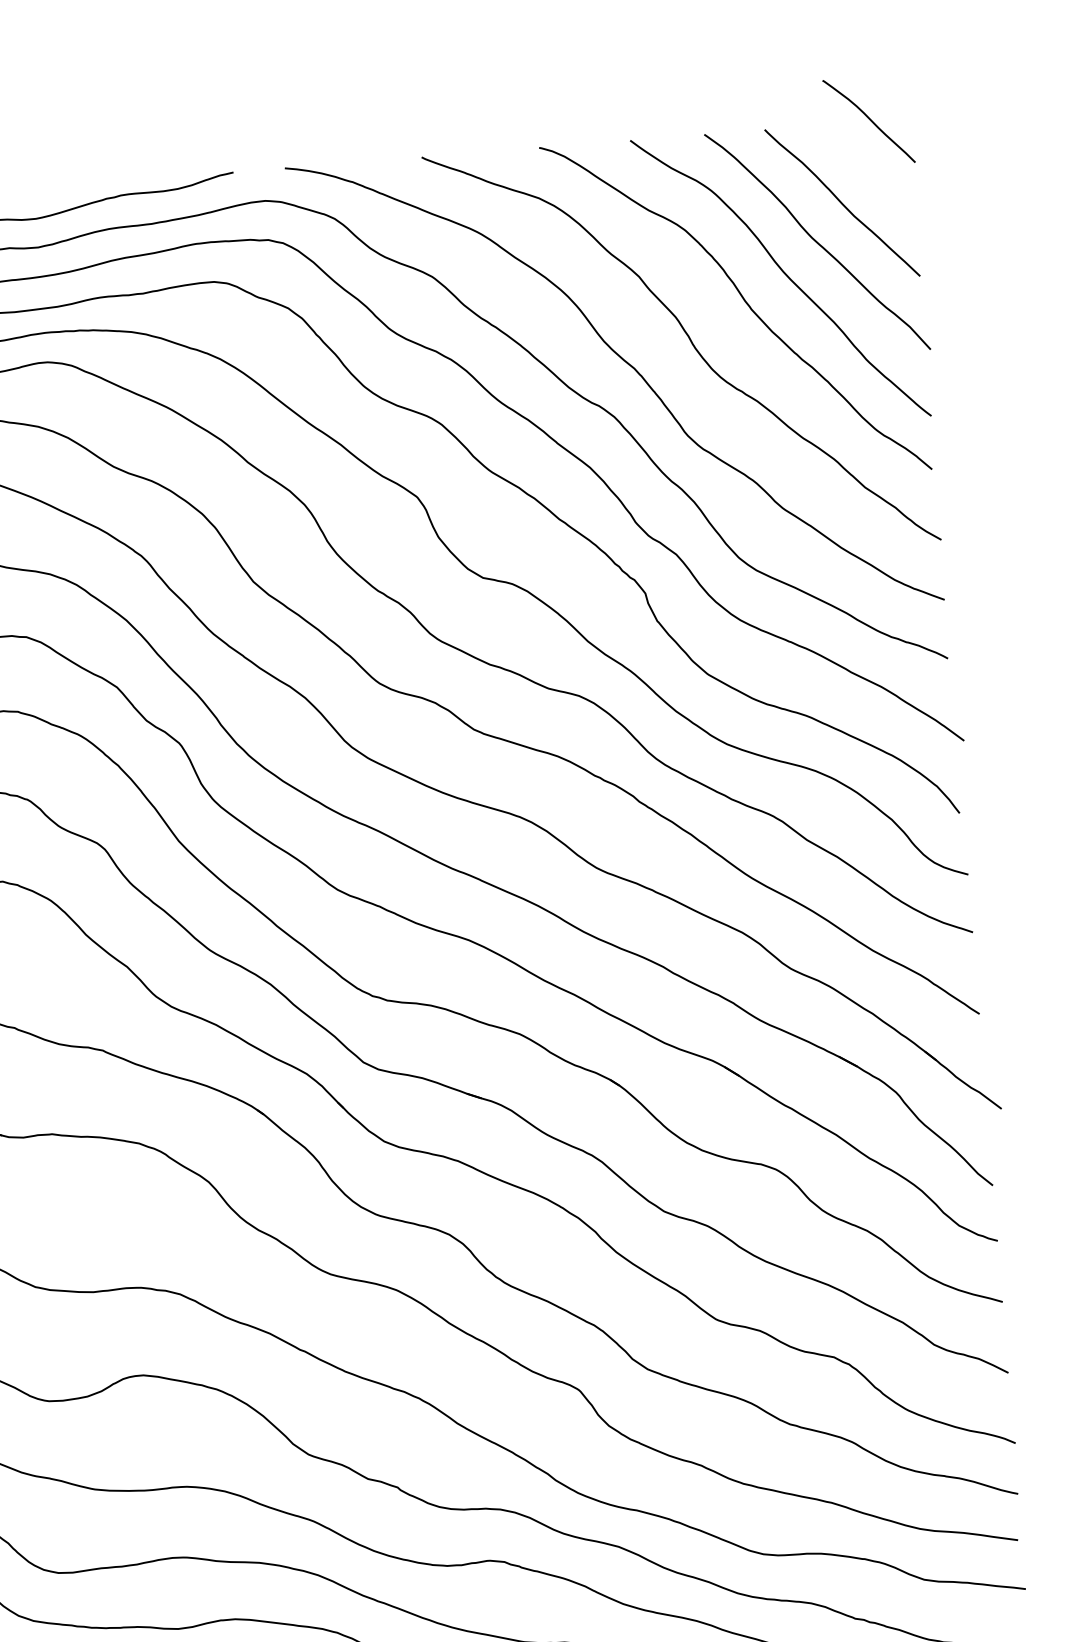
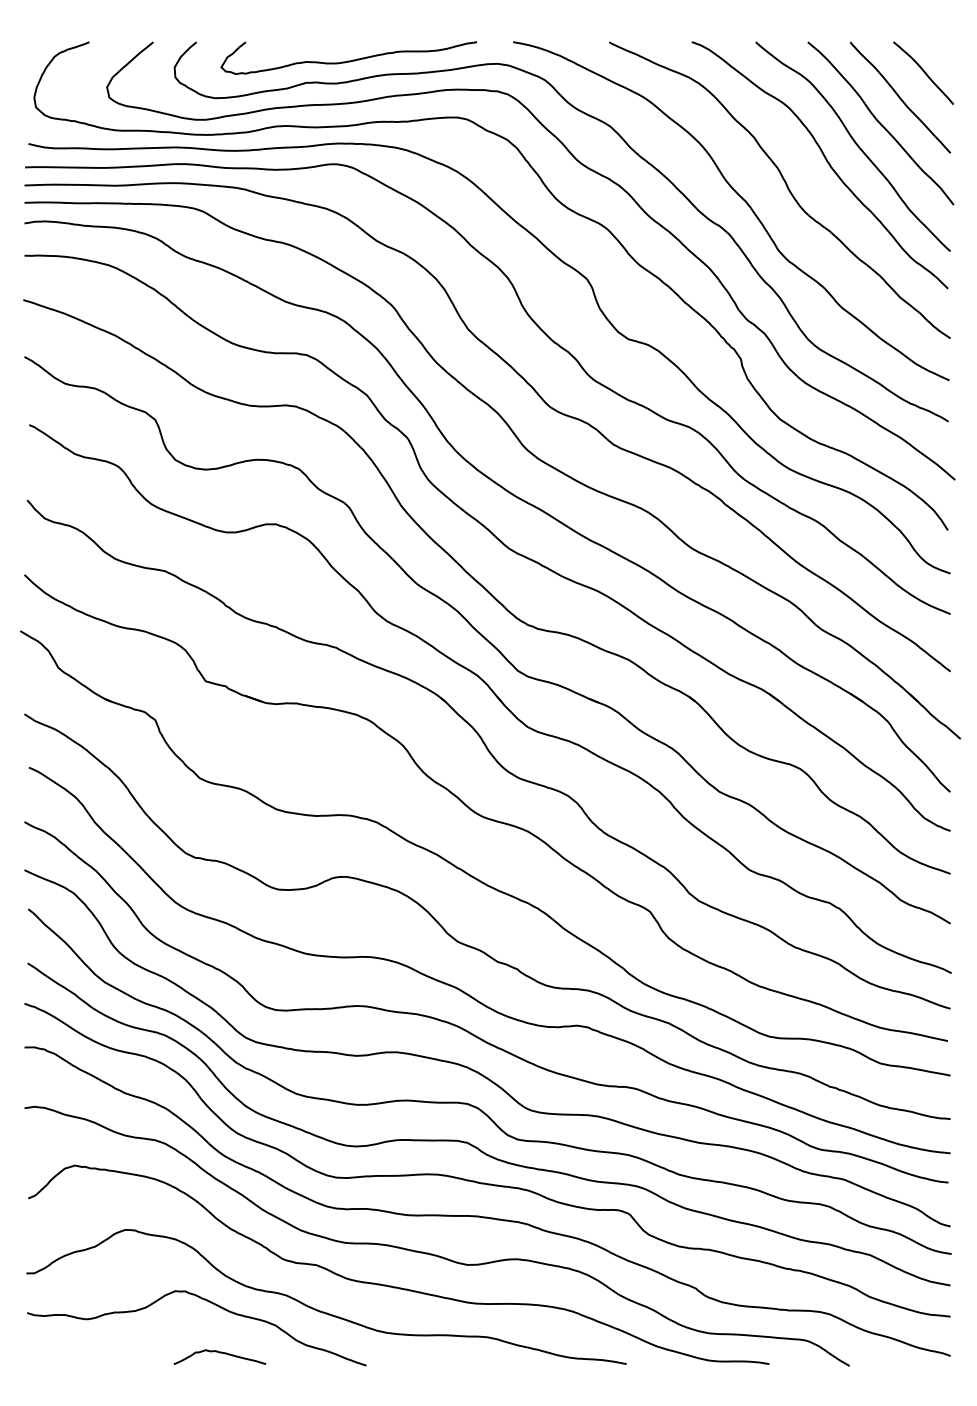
curve: (868, 120) -> (923, 72), moved

